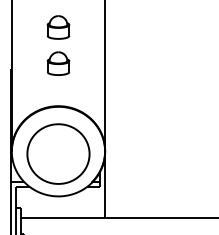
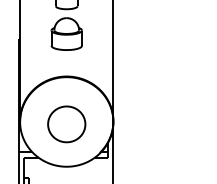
part: (58, 63) -> (66, 33), size x1.4
part: (58, 153) -> (66, 123), size x0.6

